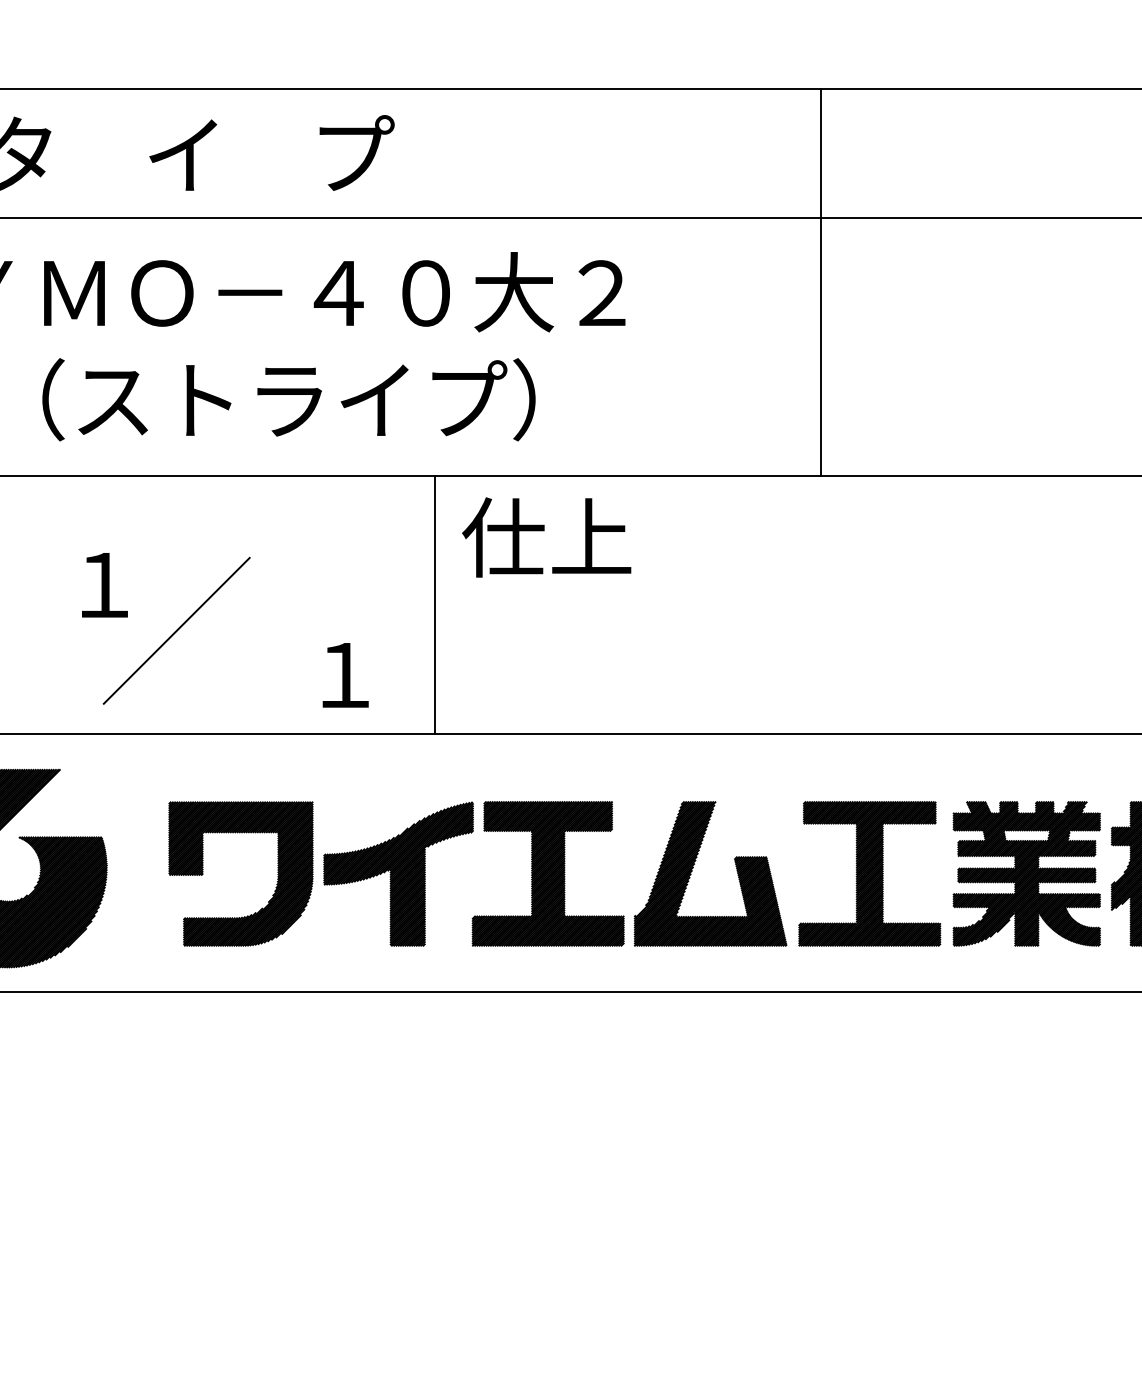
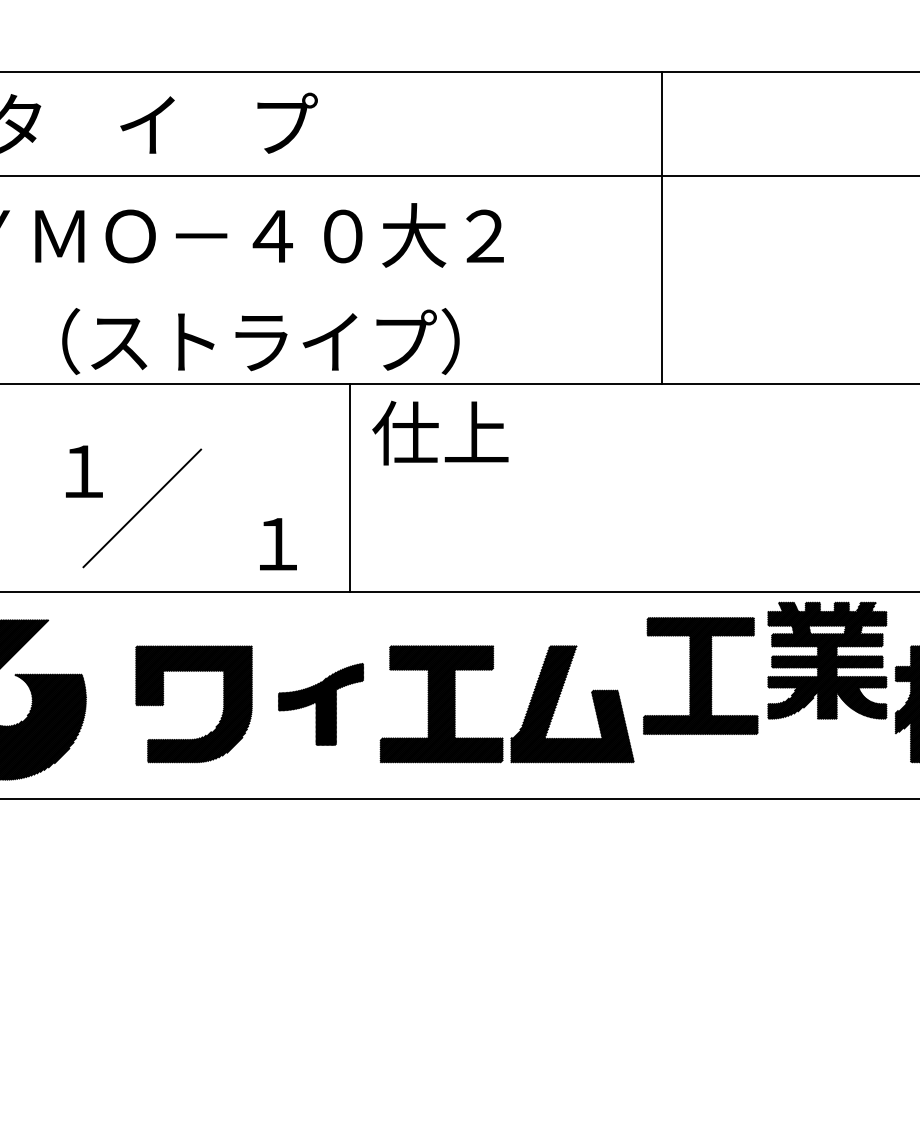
text: (288, 399) -> (260, 341), moved
part: (398, 873) -> (320, 703), size x0.7
part: (869, 873) -> (700, 675), moved
part: (1026, 873) -> (827, 660), moved

